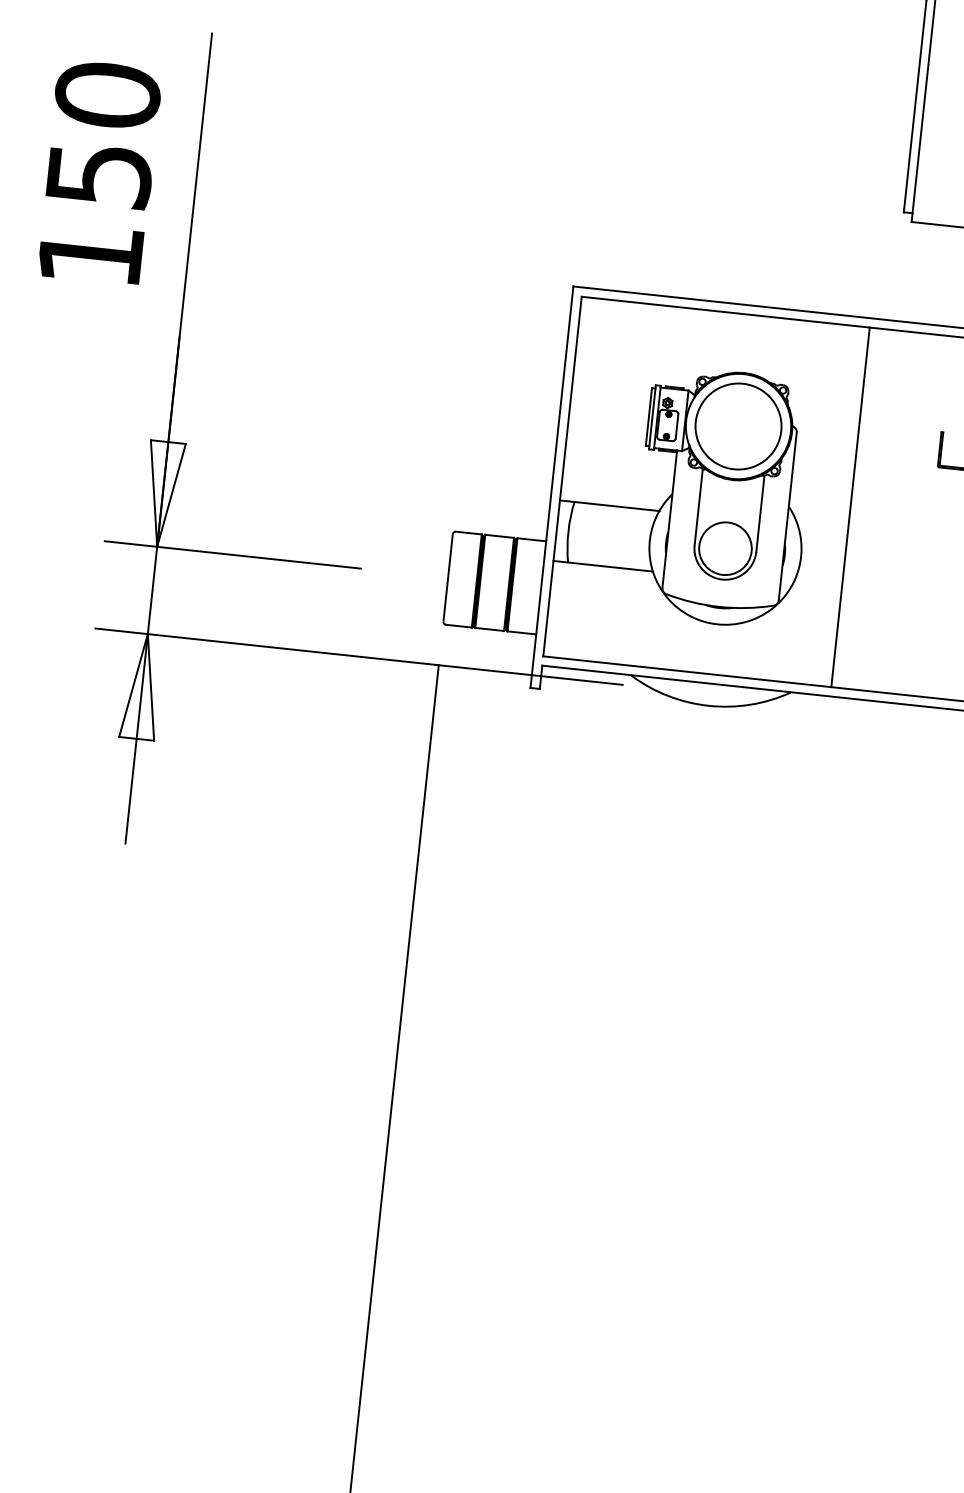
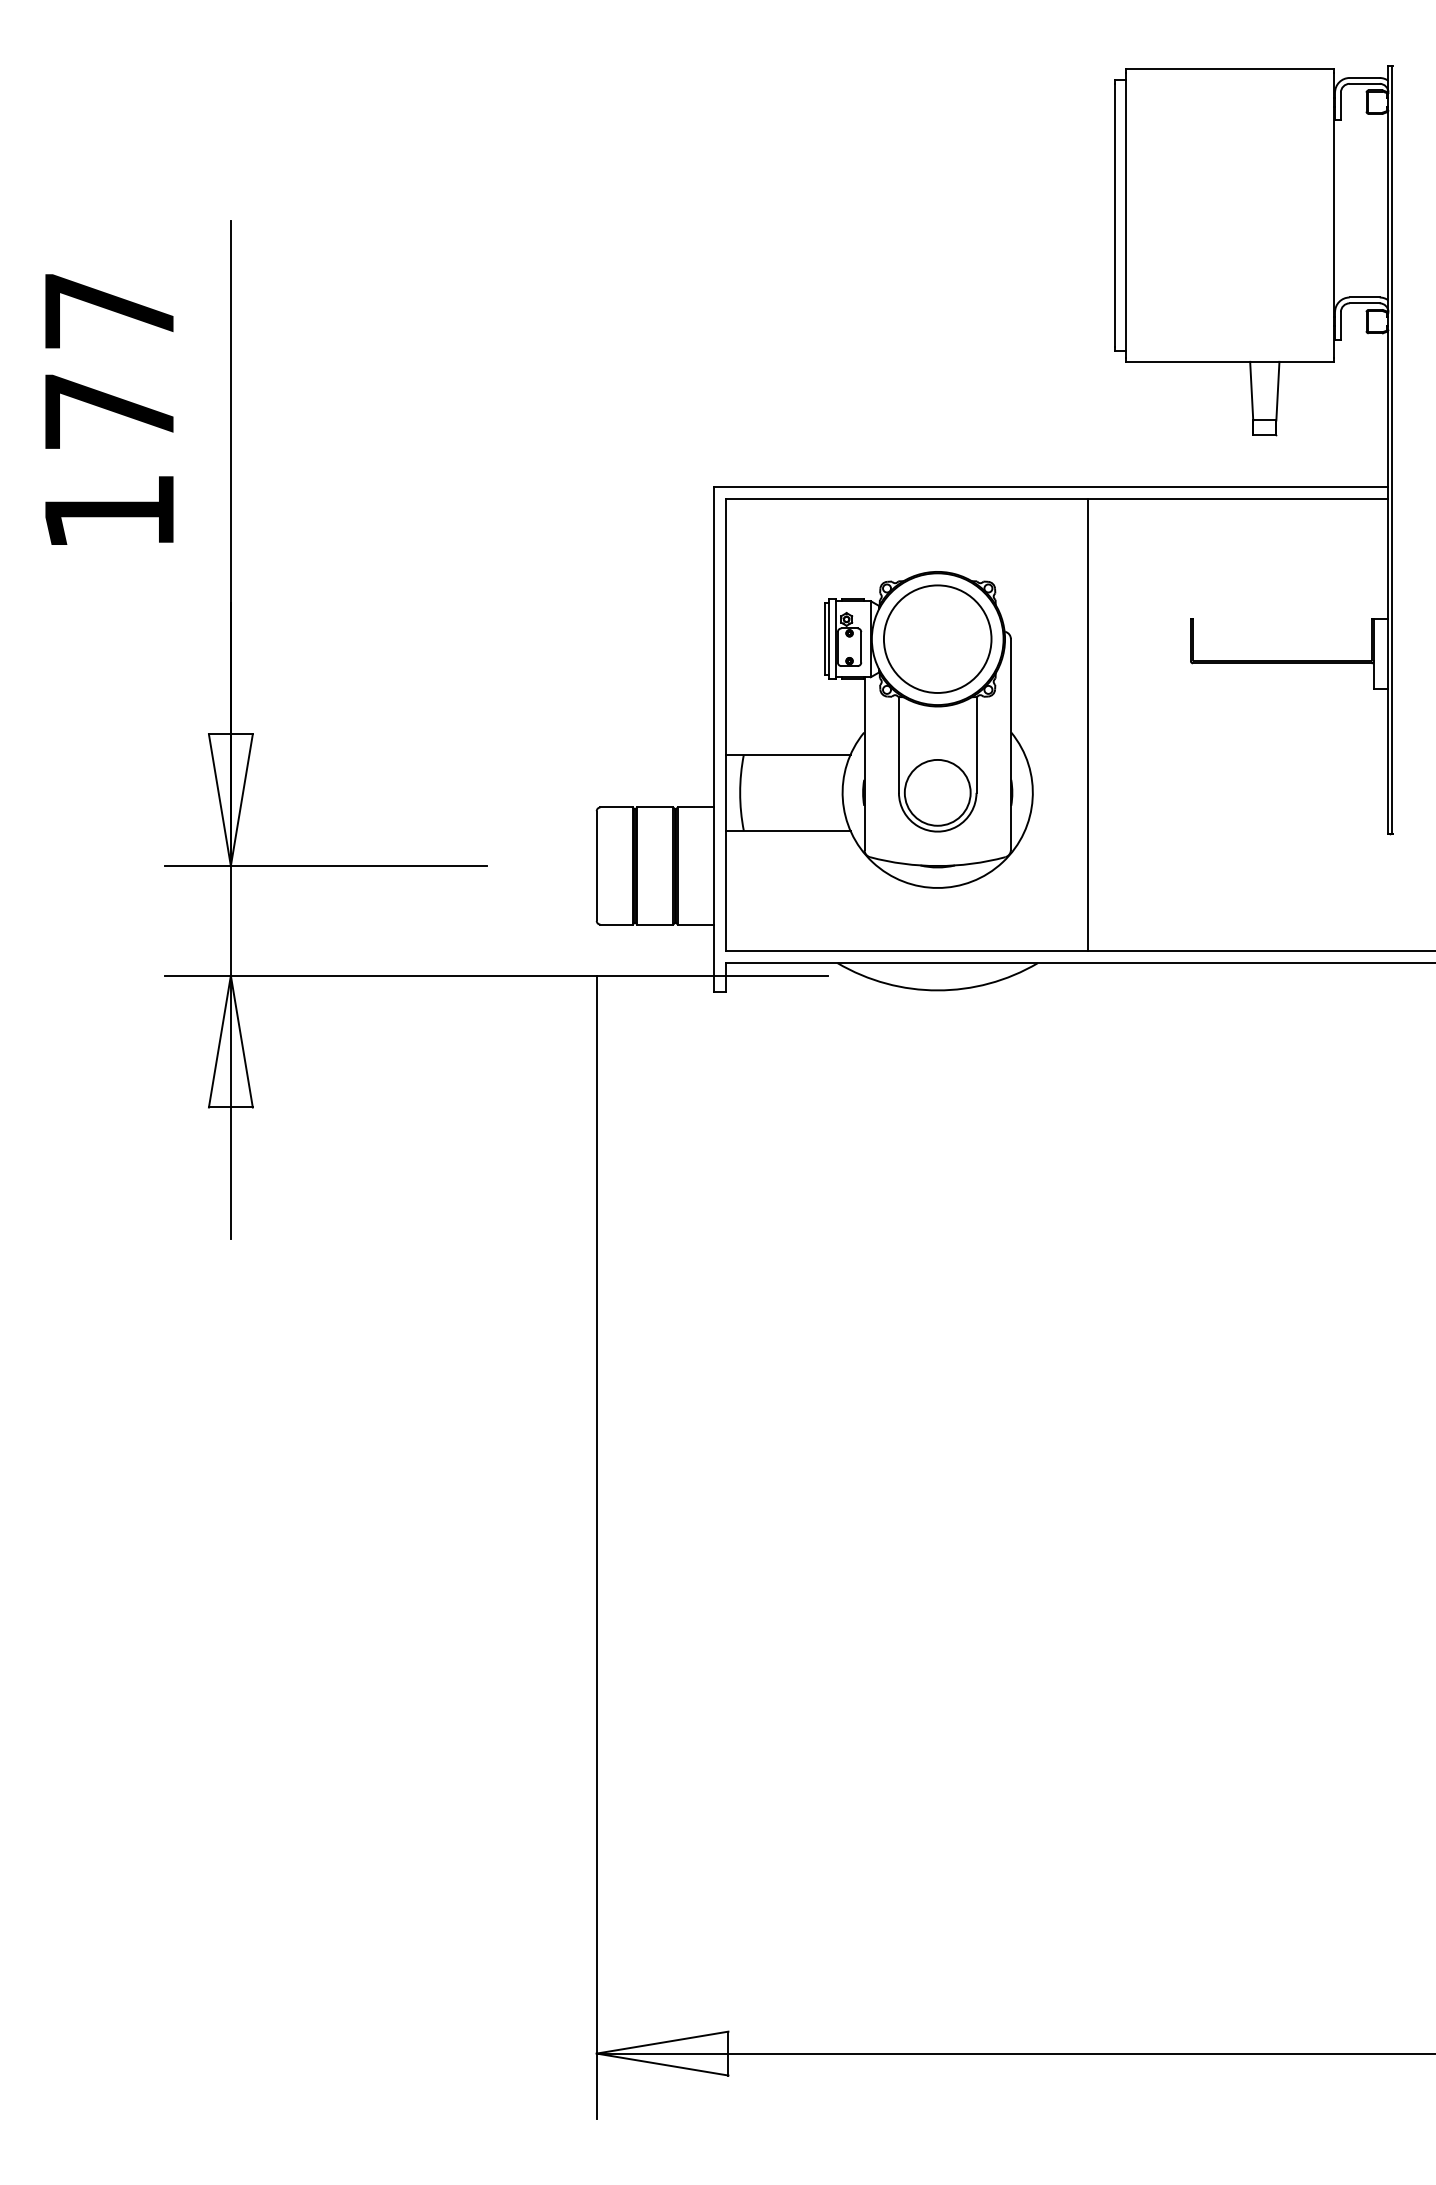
text: (103, 134) -> (109, 360), 150 -> 177

